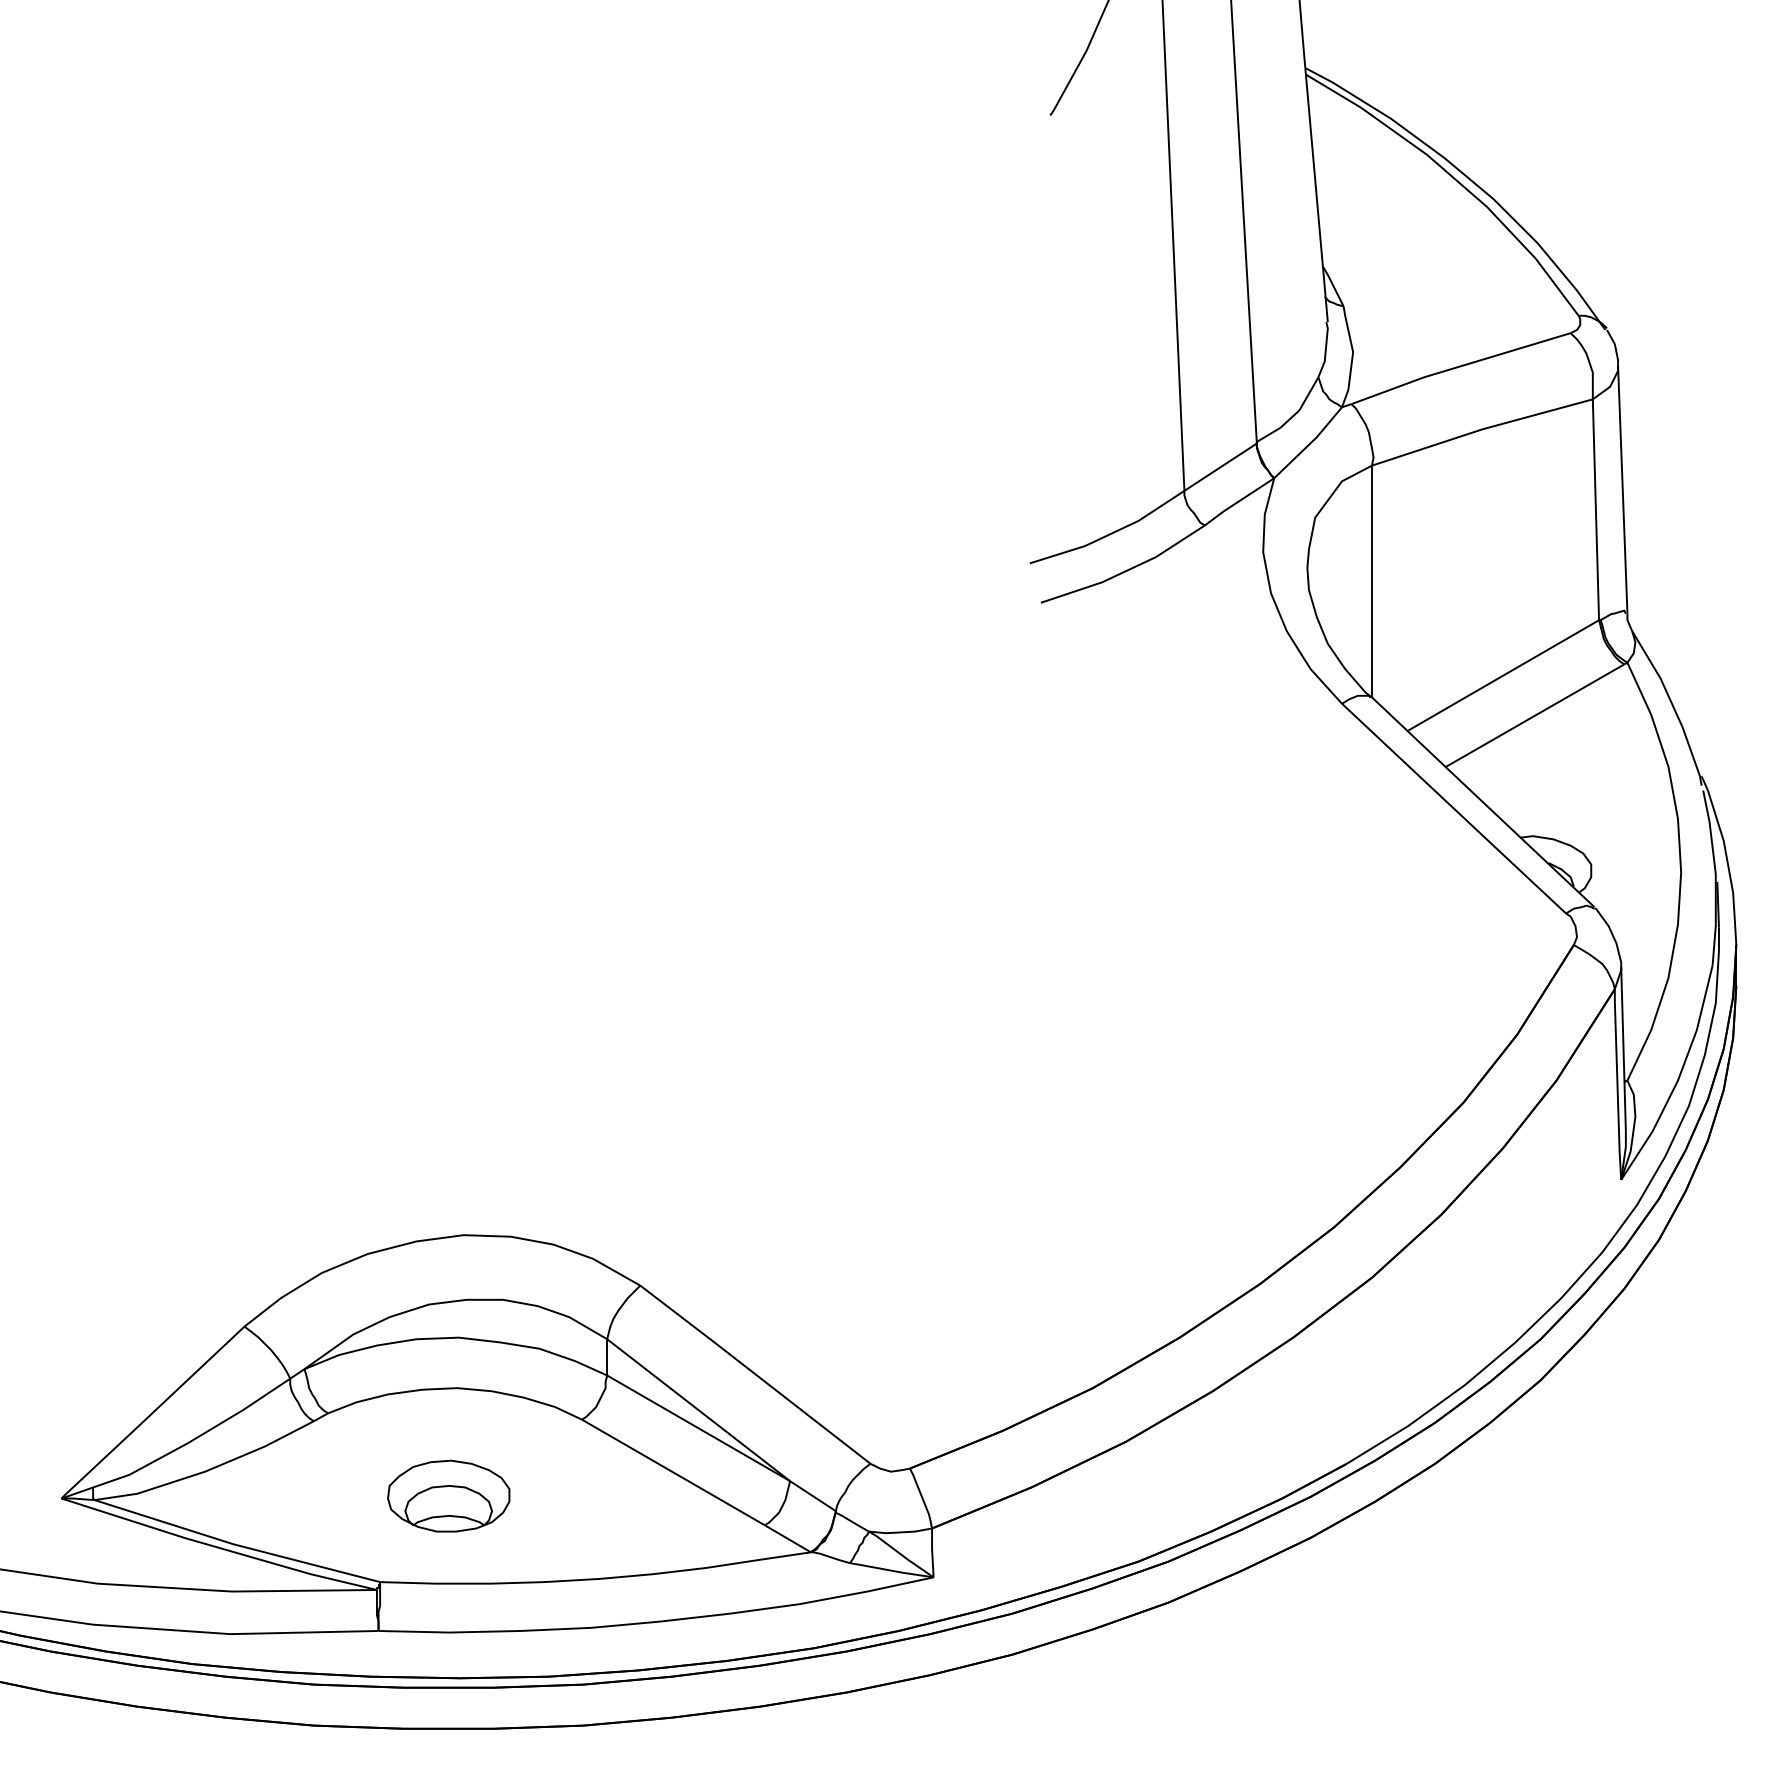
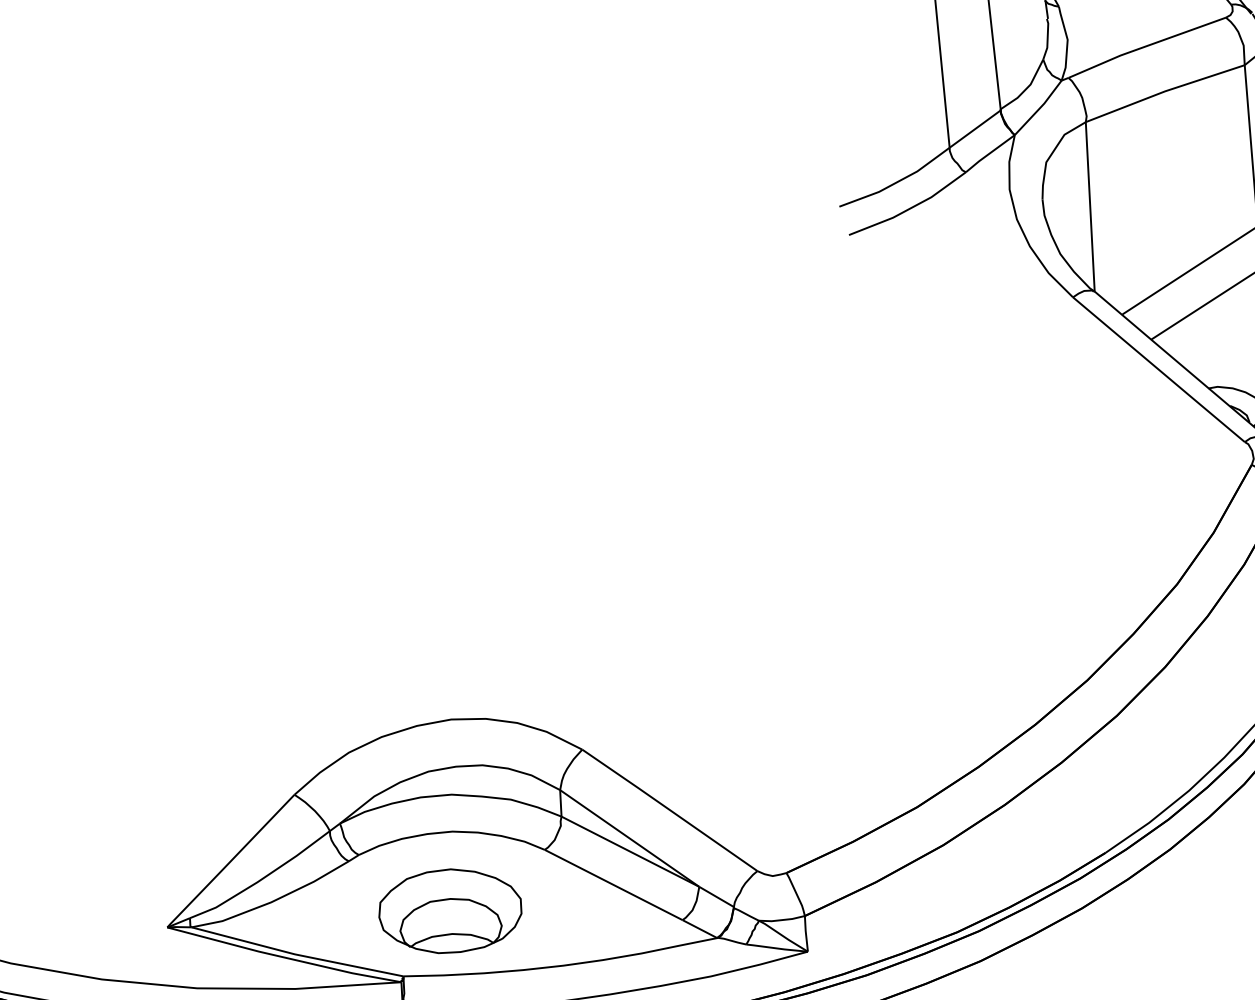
part: (448, 1495) -> (450, 910), size x1.6

